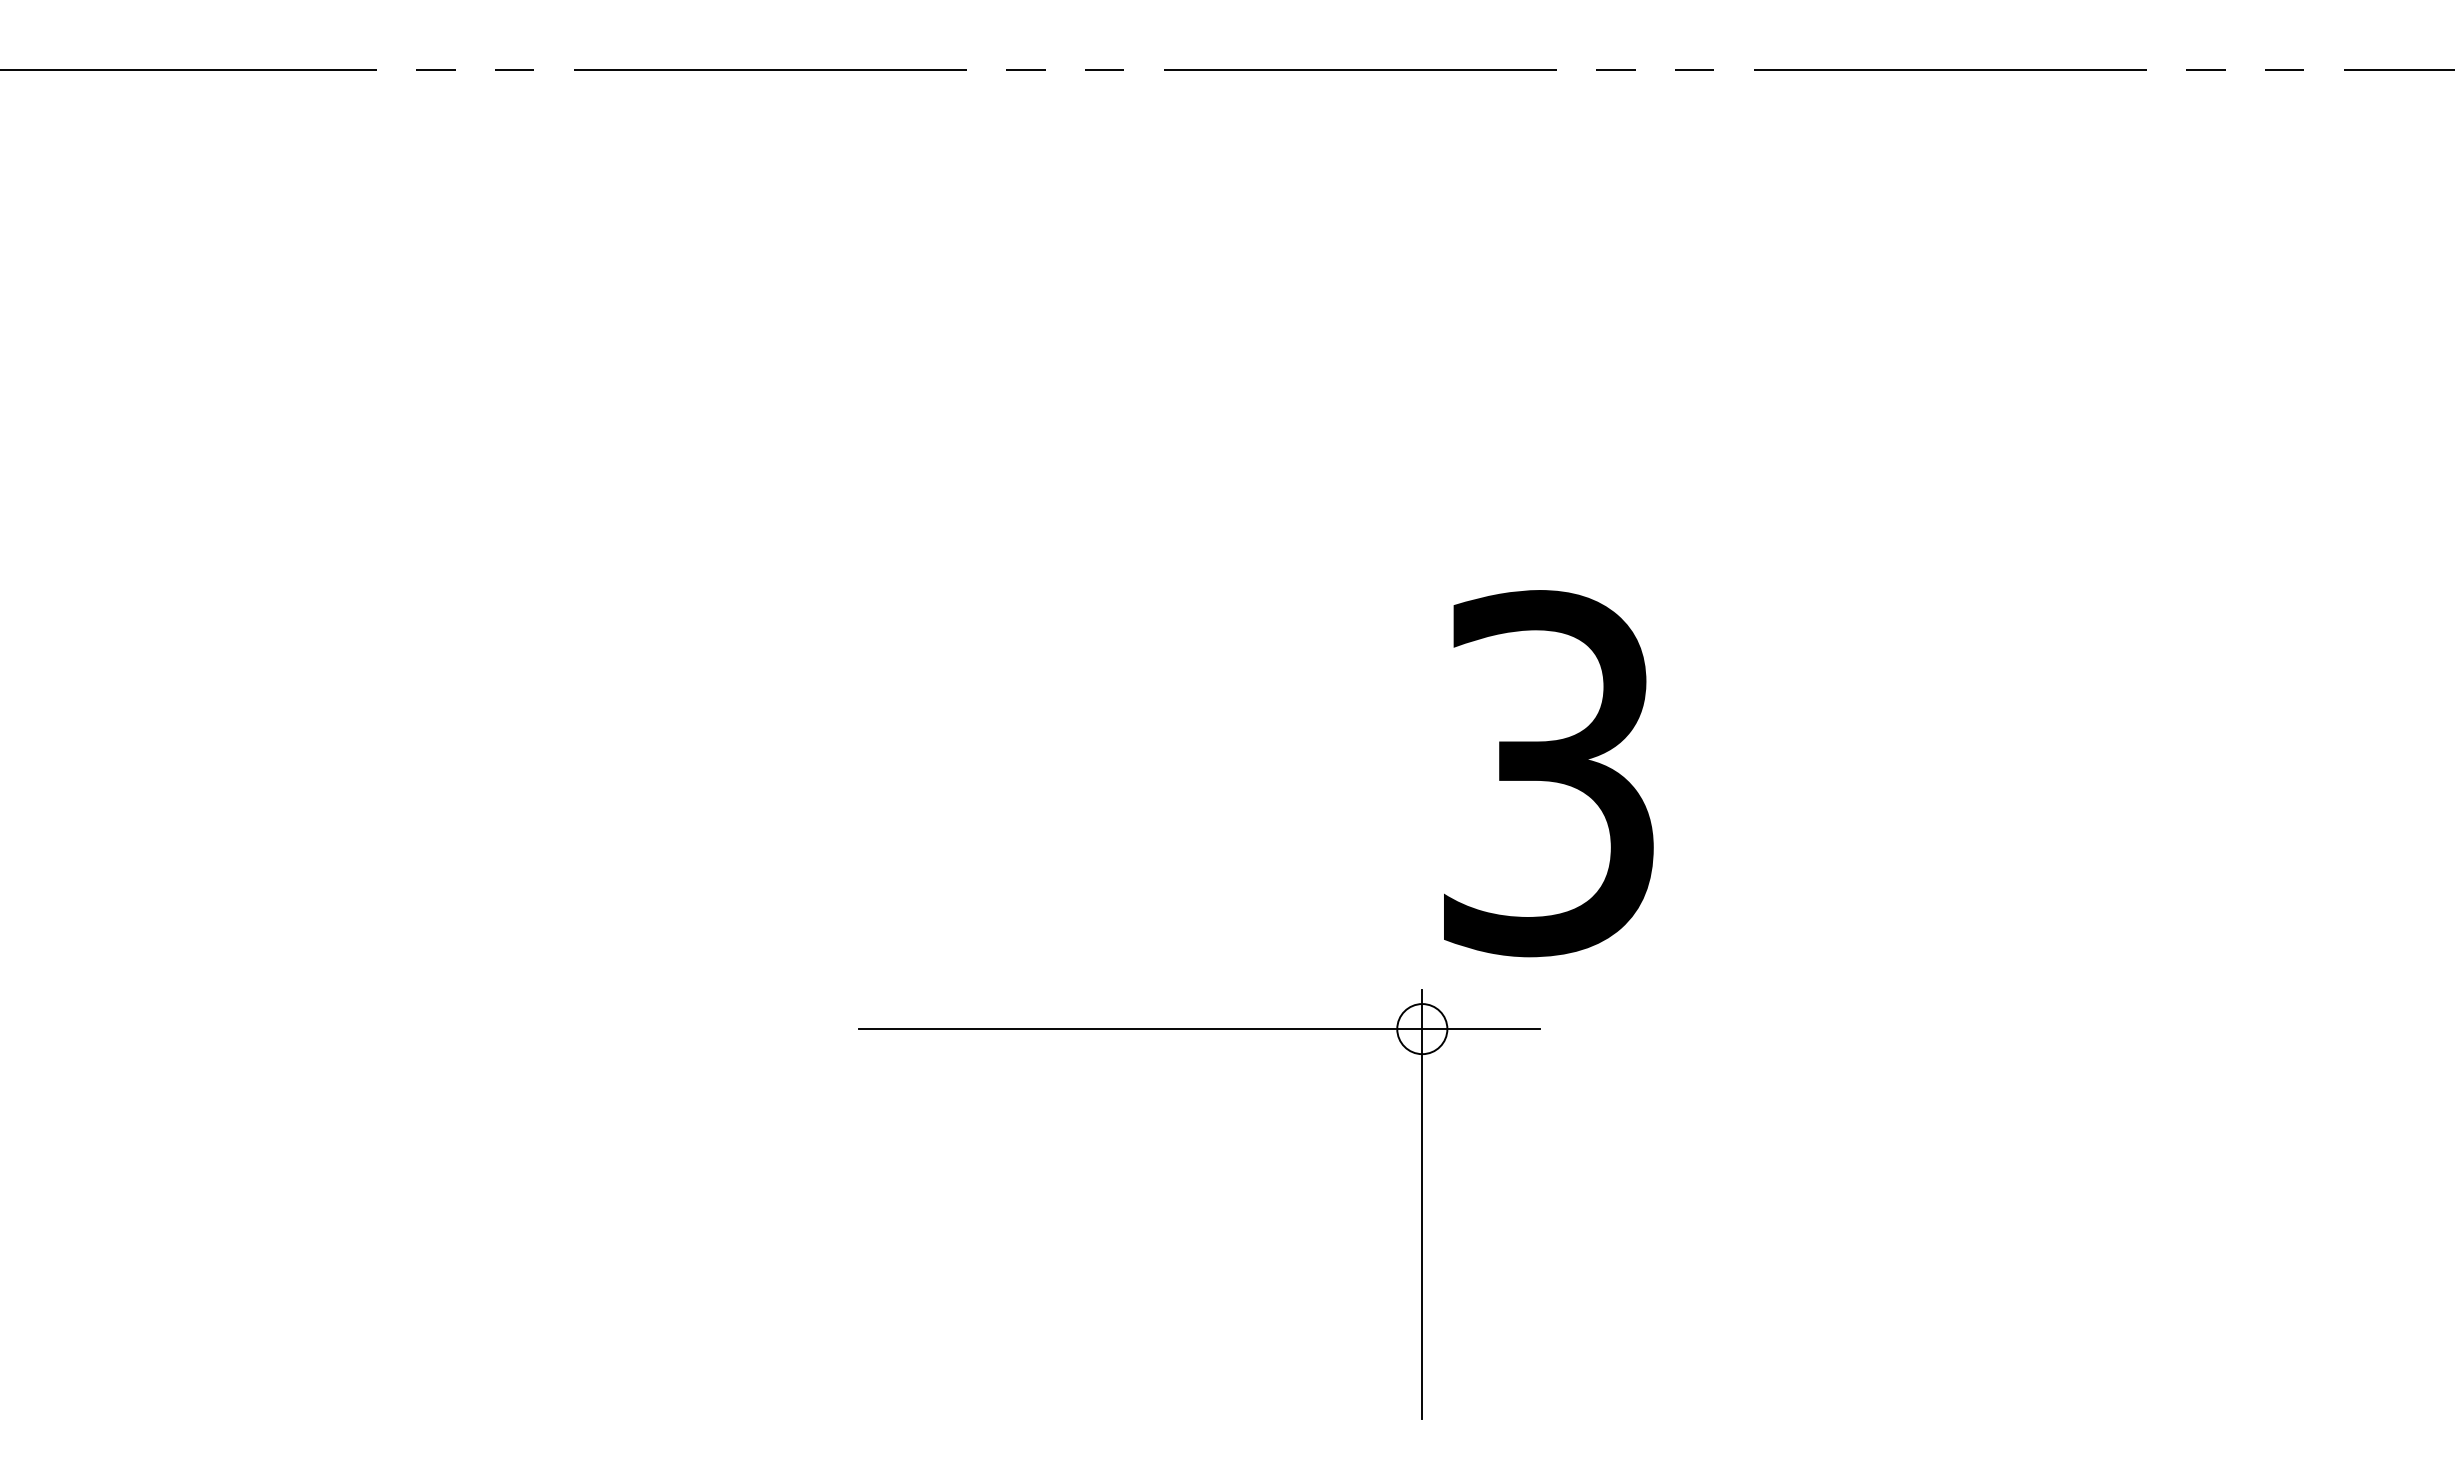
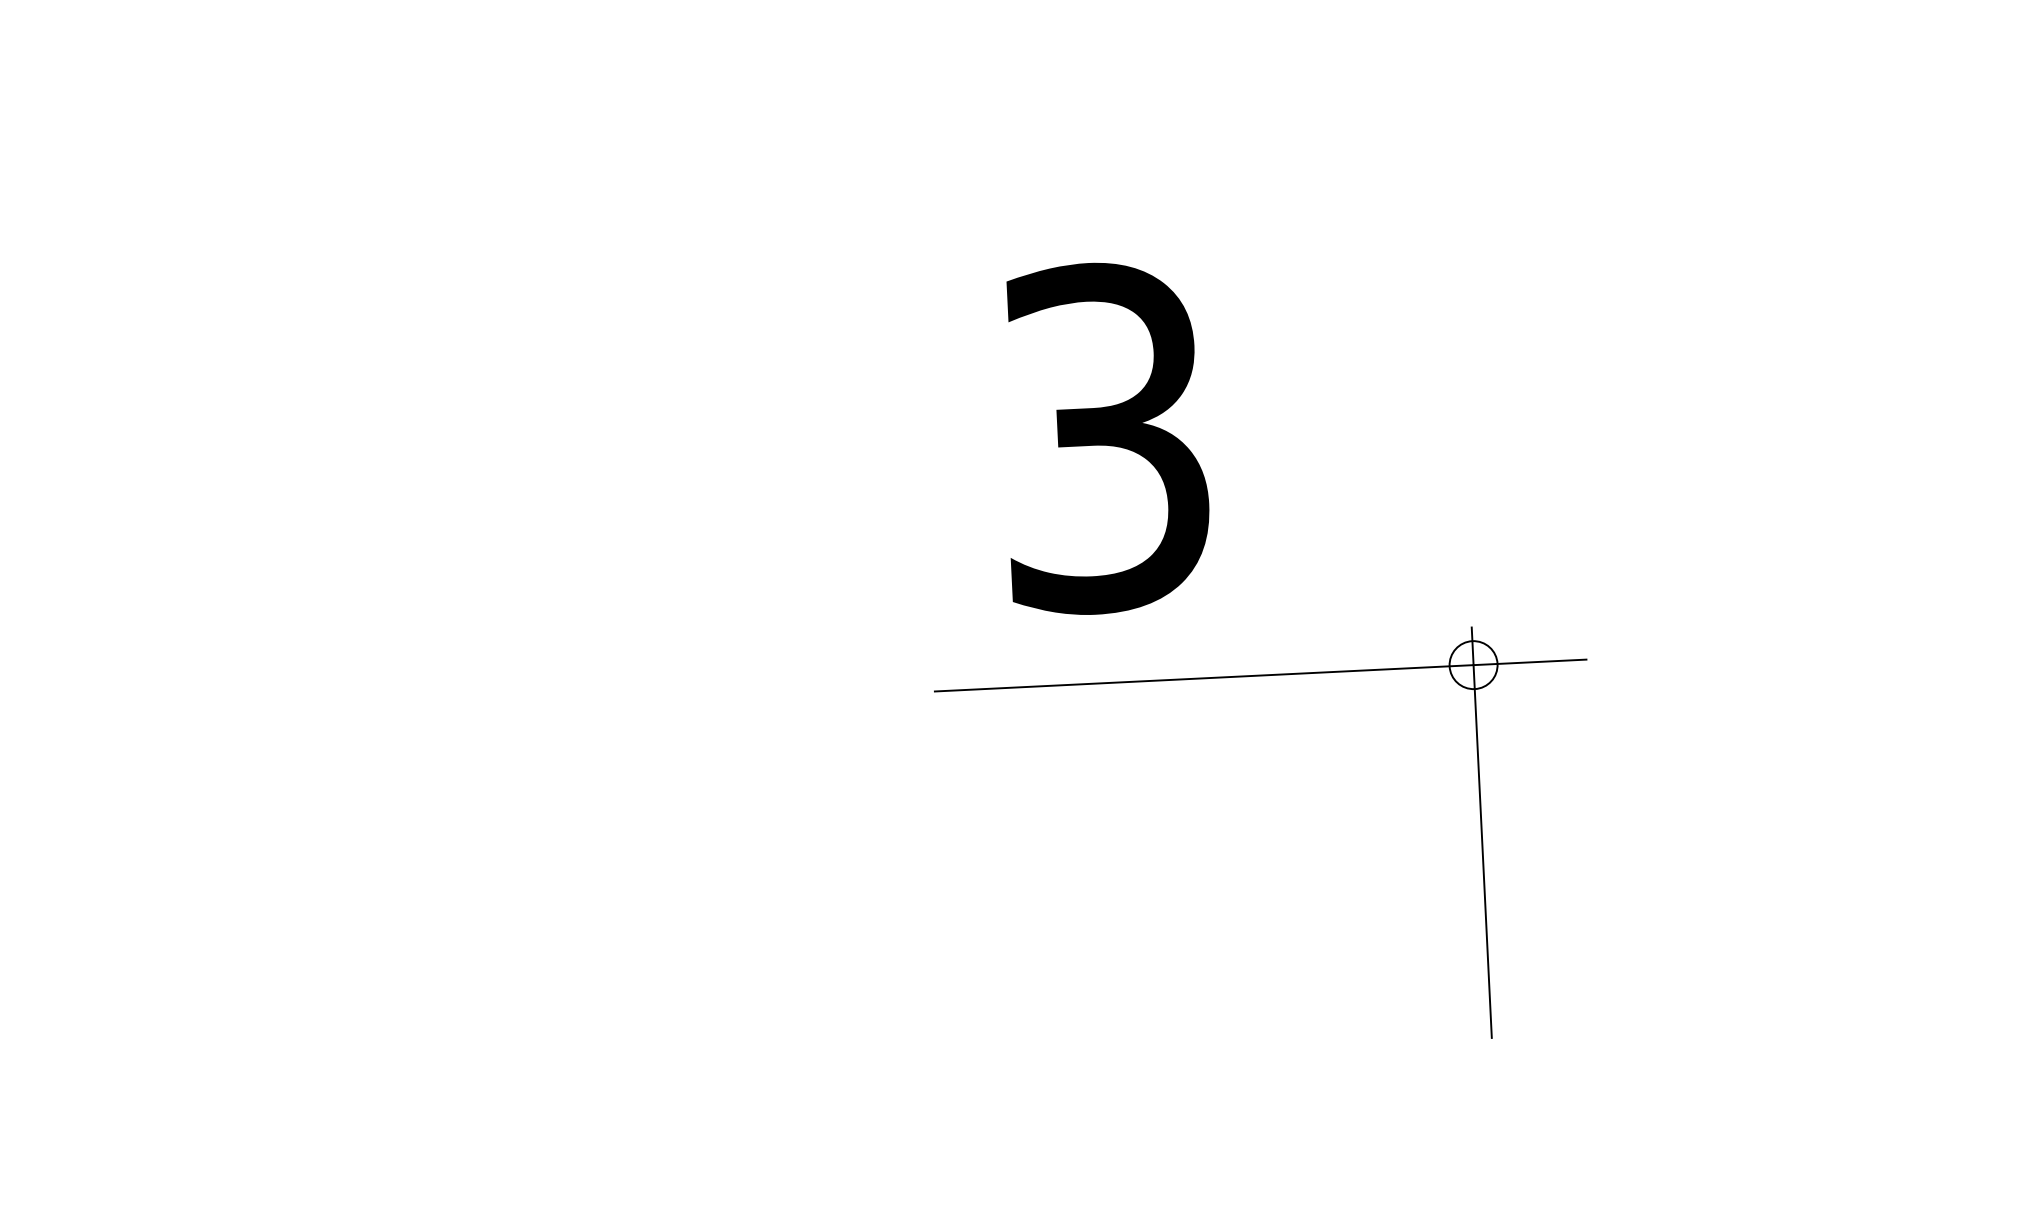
part: (1199, 1029) -> (1260, 675), moved

